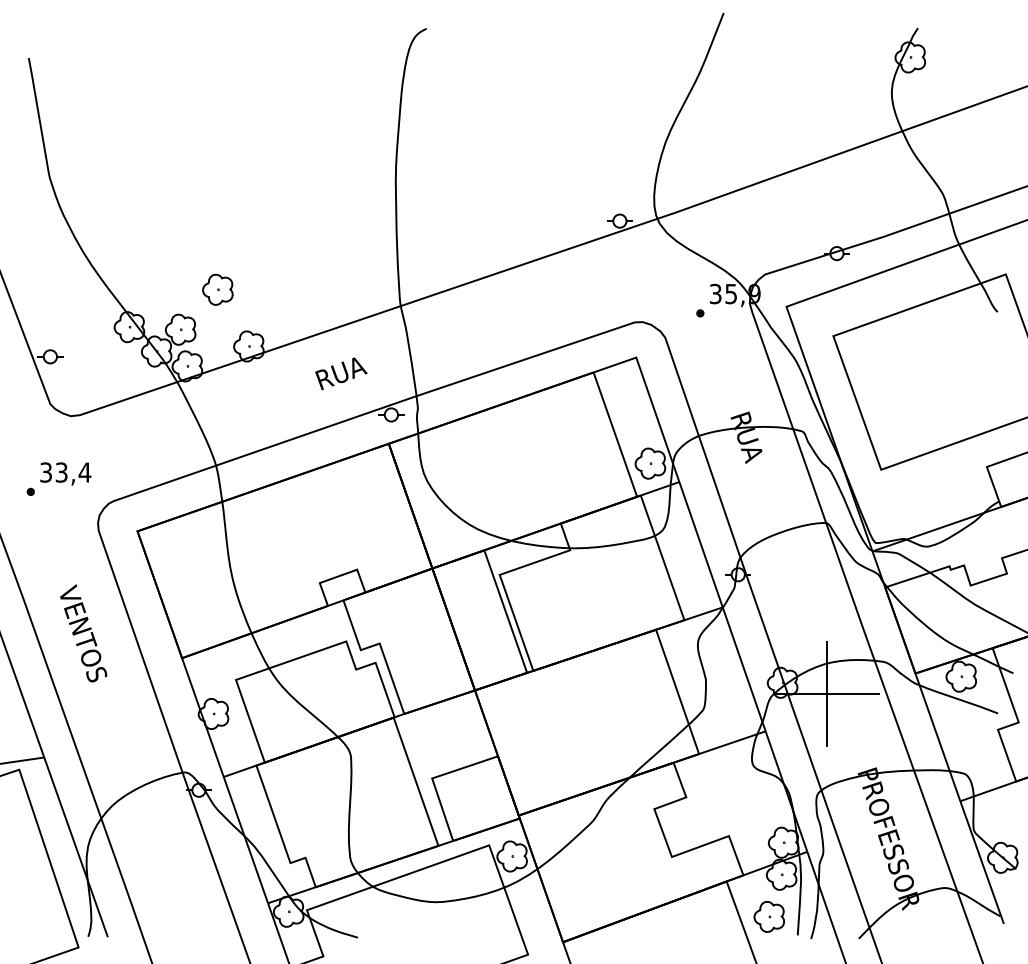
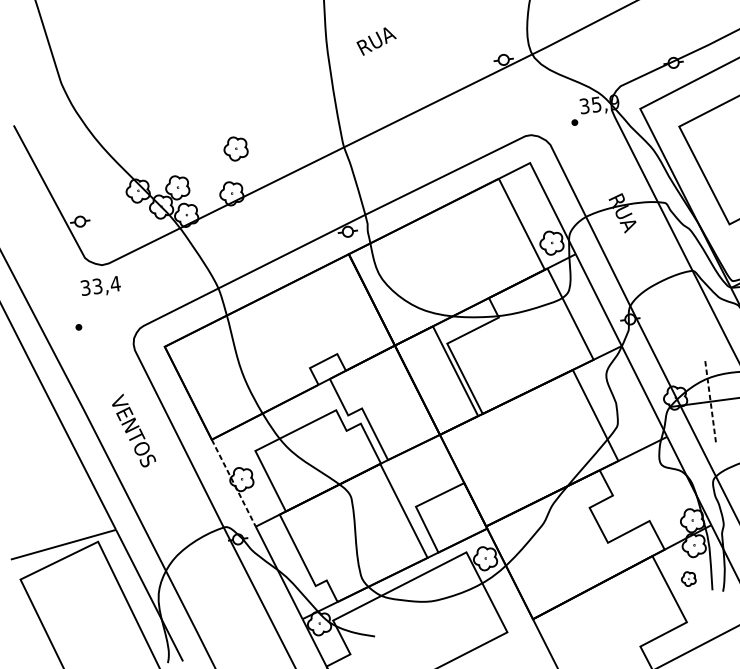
part: (217, 289) -> (235, 148), moved
text: (341, 373) -> (376, 41), moved
text: (65, 473) -> (100, 286), moved
line: (827, 693) -> (710, 401), solid -> dashed
line: (202, 717) -> (233, 483), solid -> dashed
part: (768, 916) -> (688, 578), size x0.6

